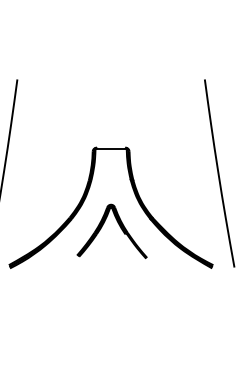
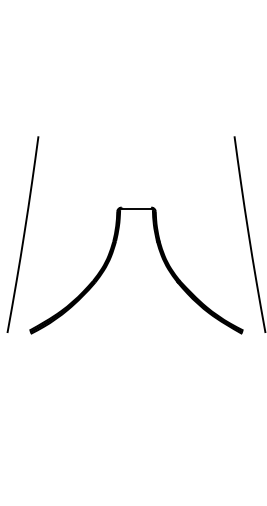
part: (119, 226) -> (145, 290), removed

